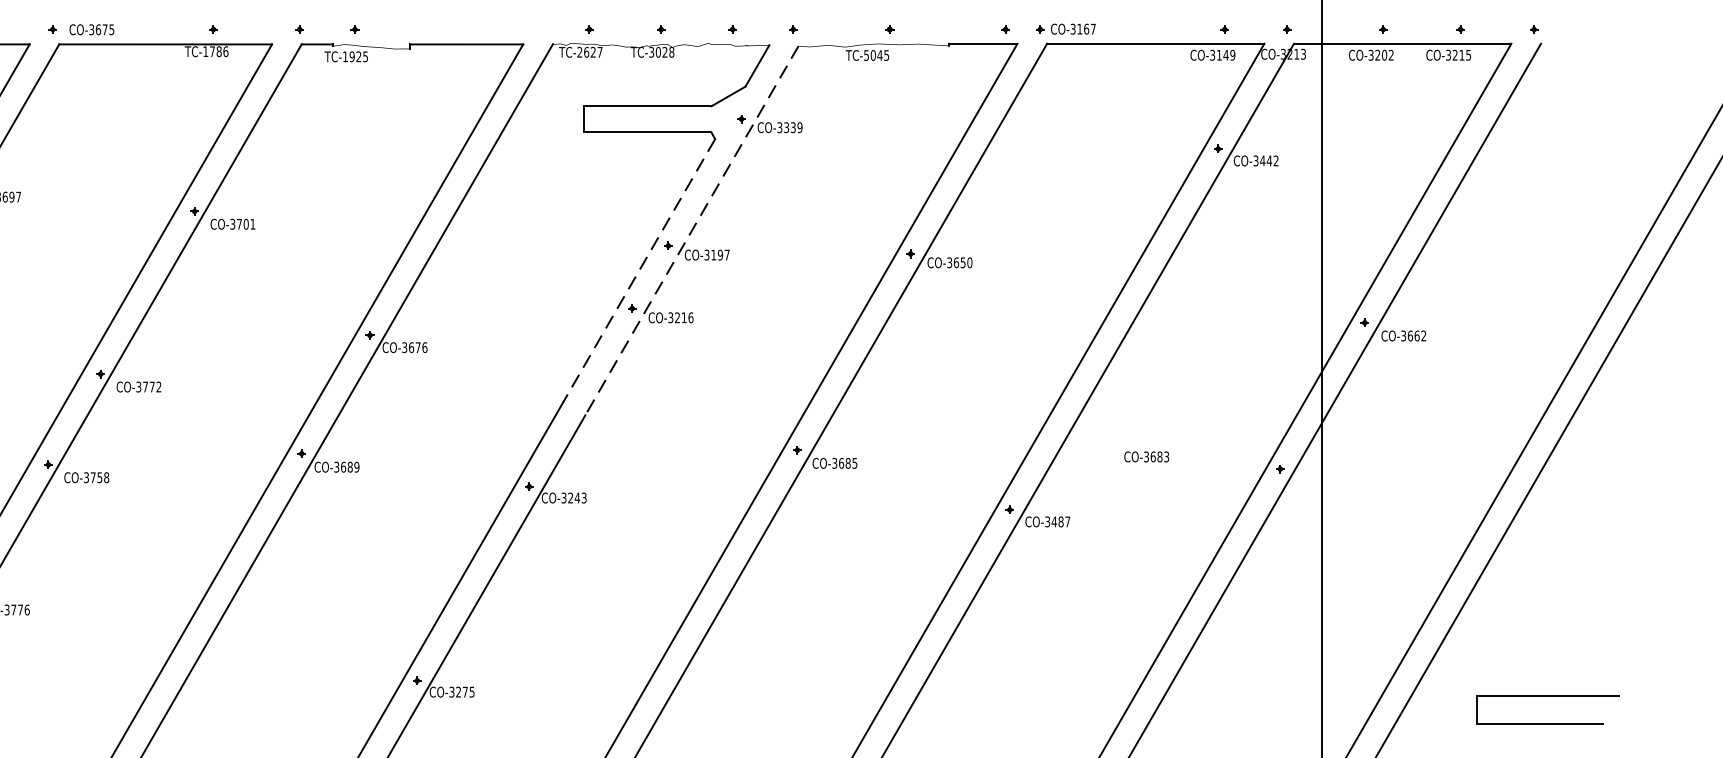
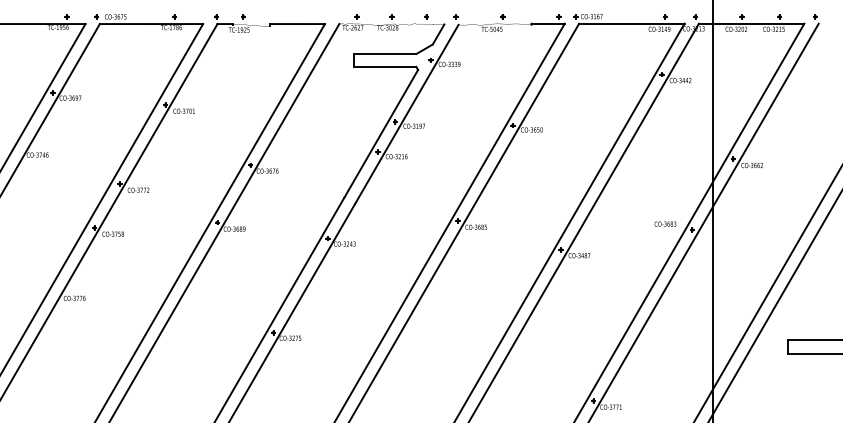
line: (691, 230) -> (406, 114), dashed -> solid
line: (639, 270) -> (381, 133), dashed -> solid
text: (1146, 455) -> (665, 223), moved

